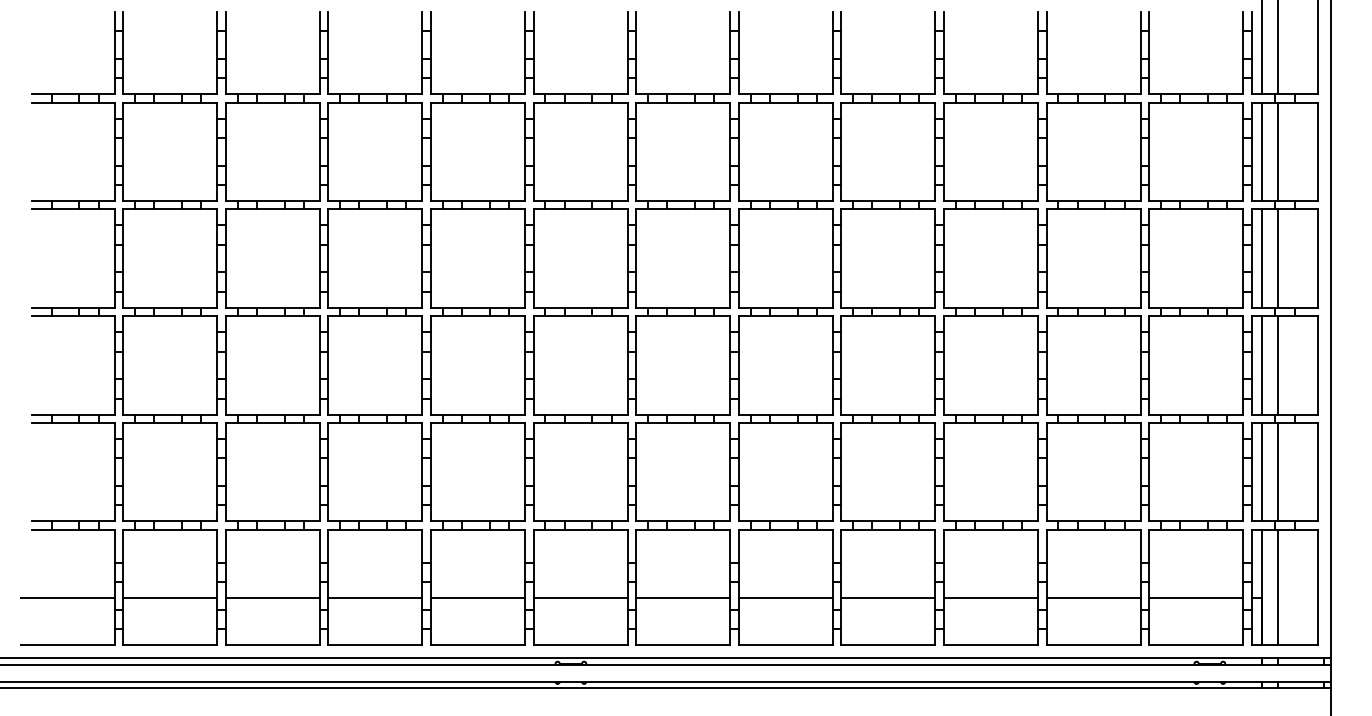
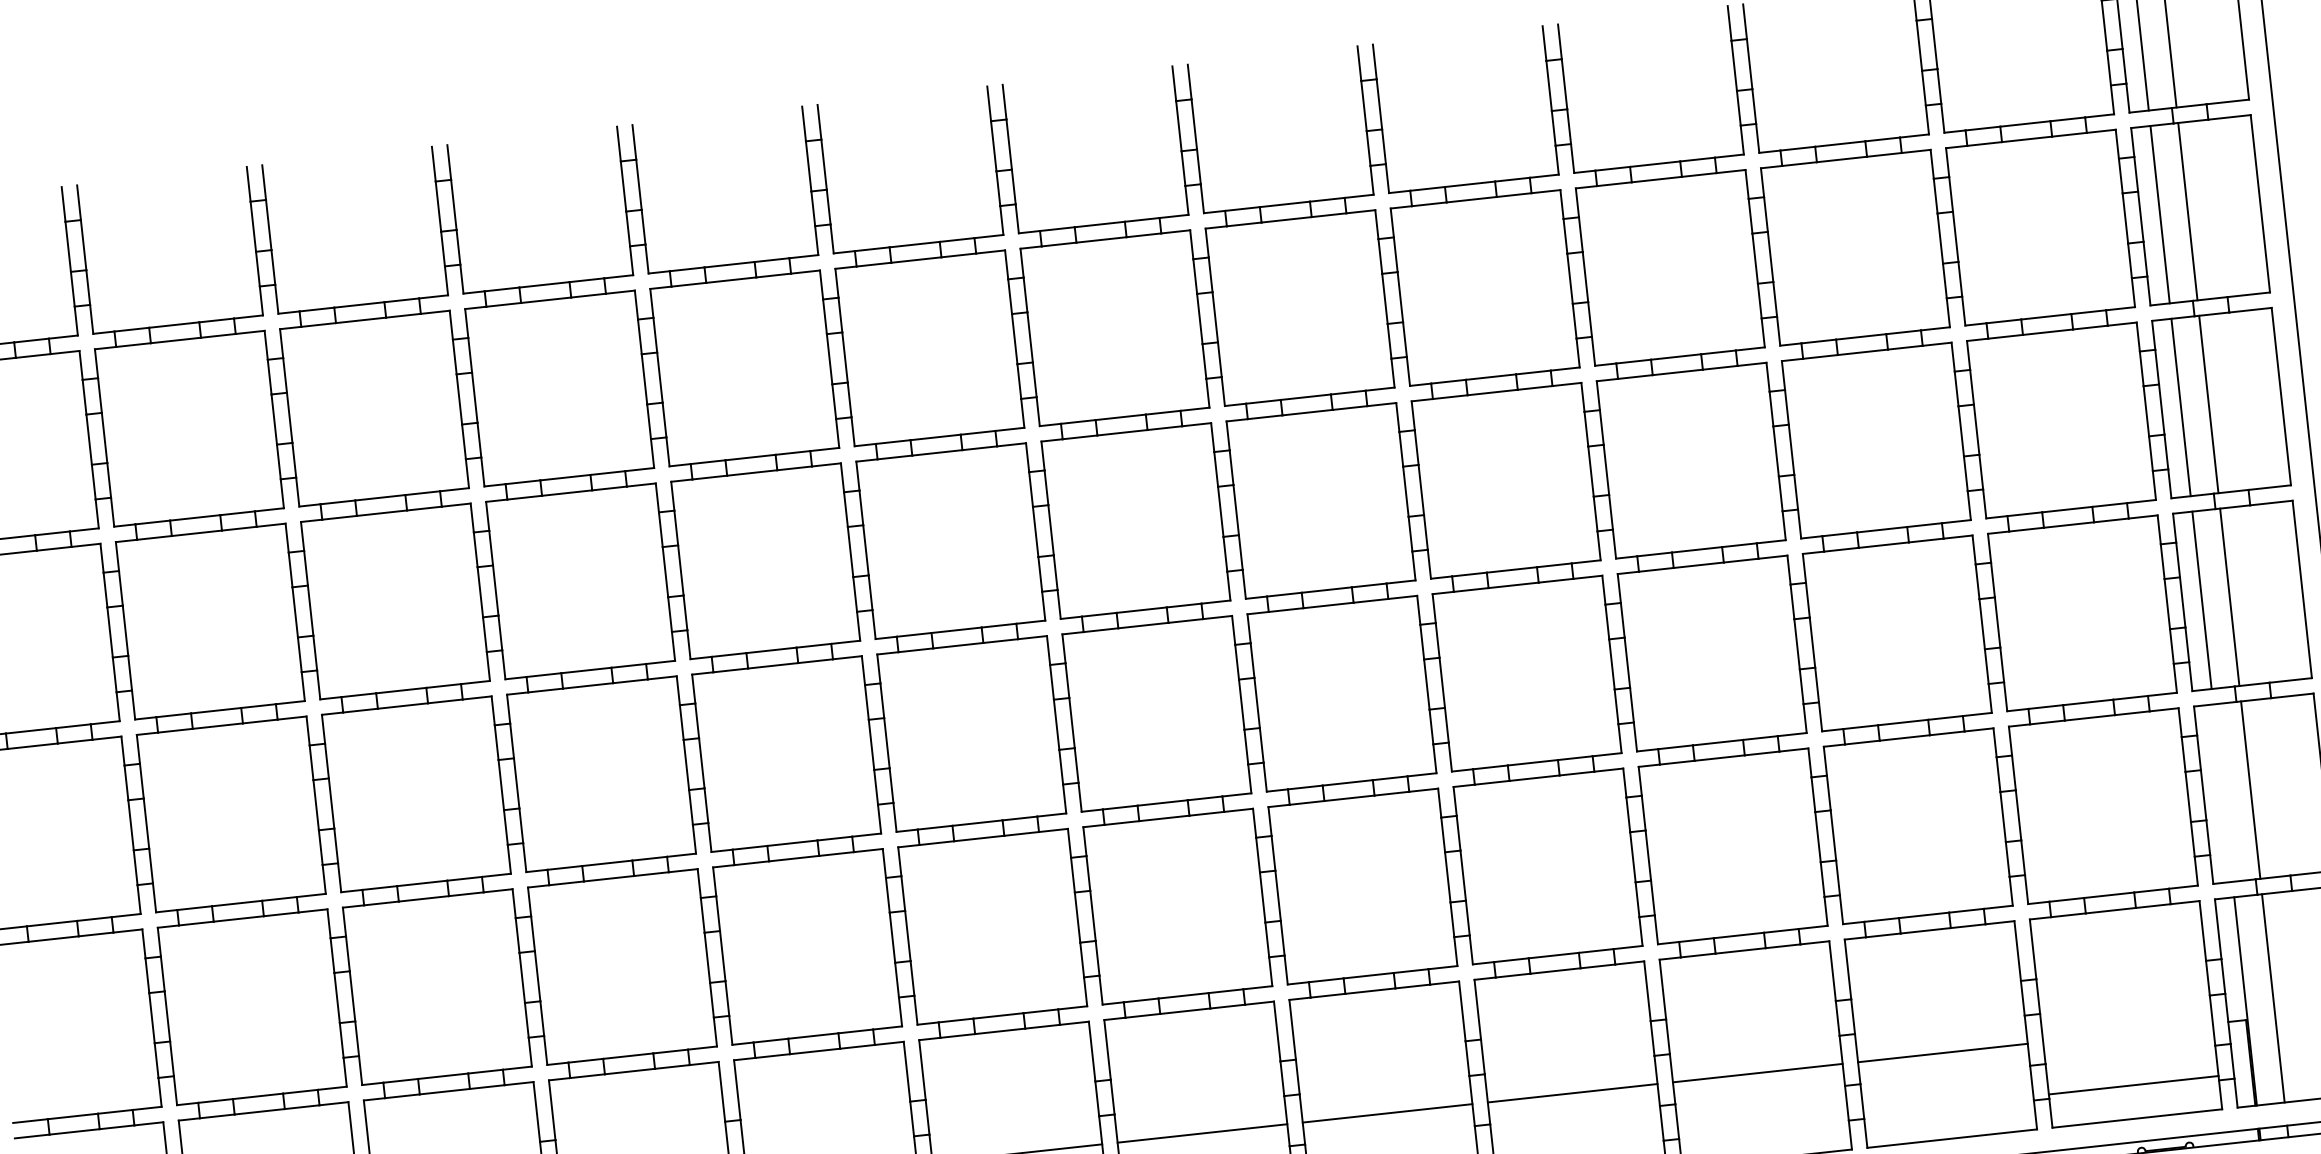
line: (1262, 472) -> (2223, 793), removed
line: (1196, 598) -> (2134, 1086), moved

